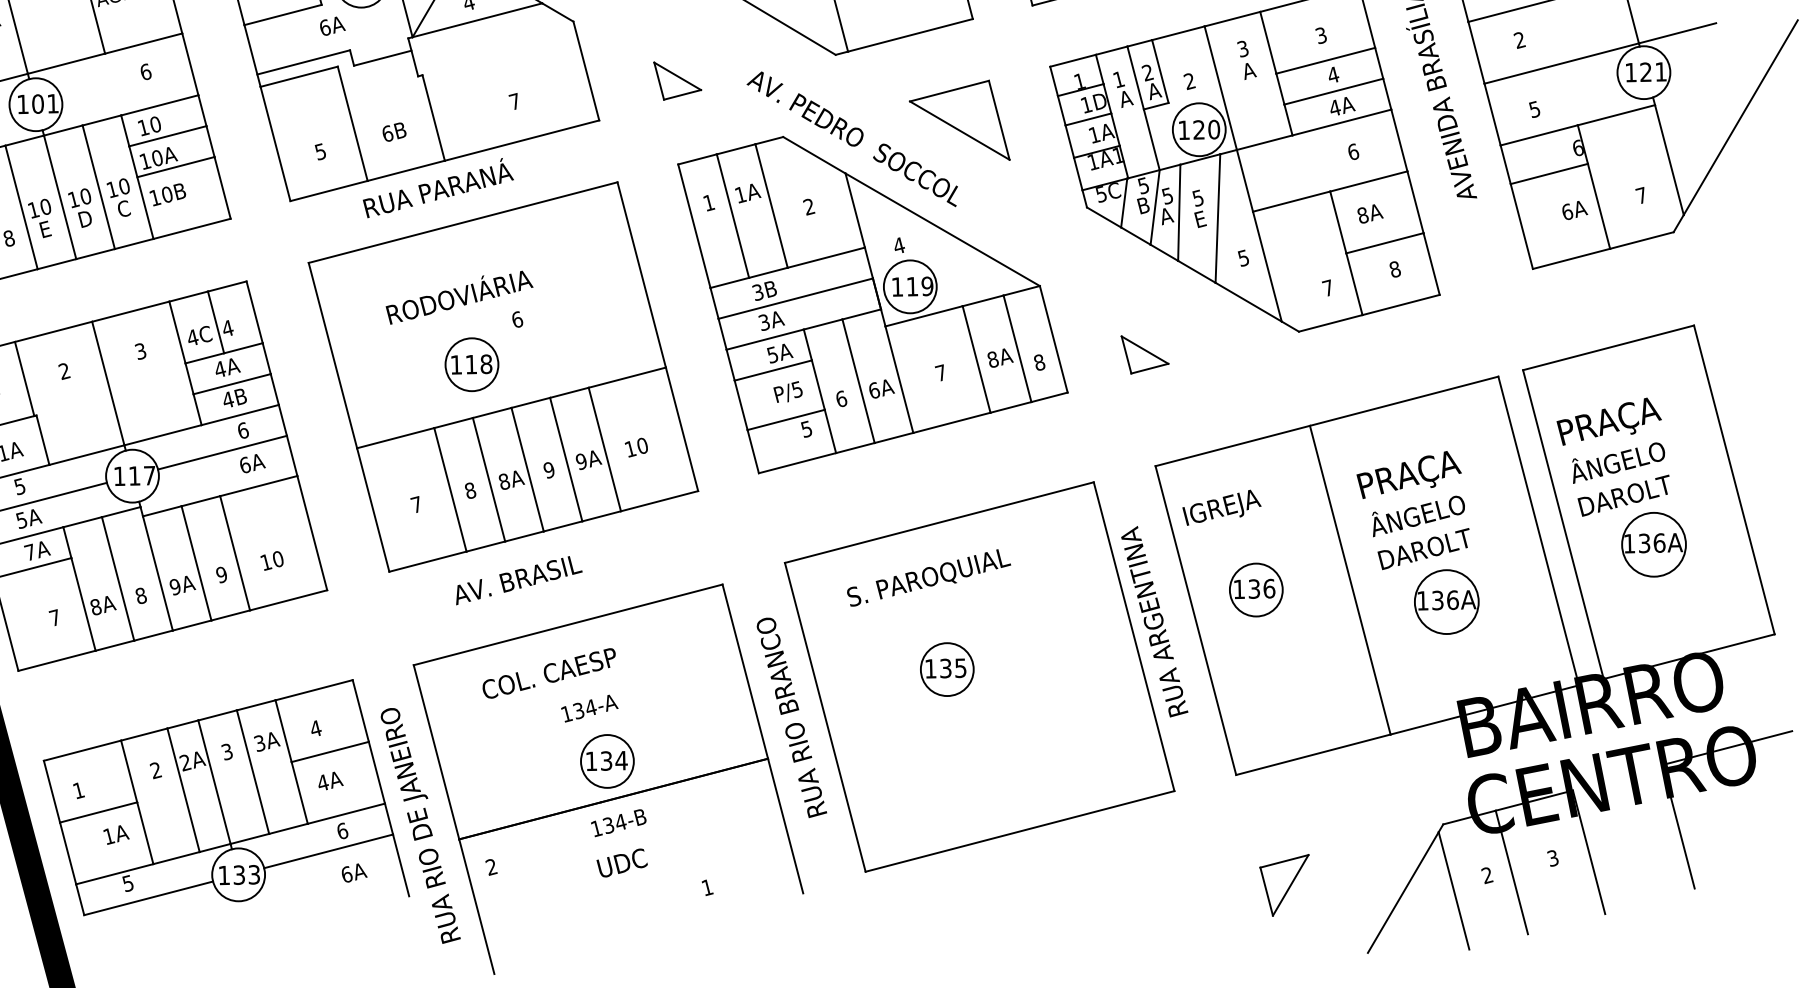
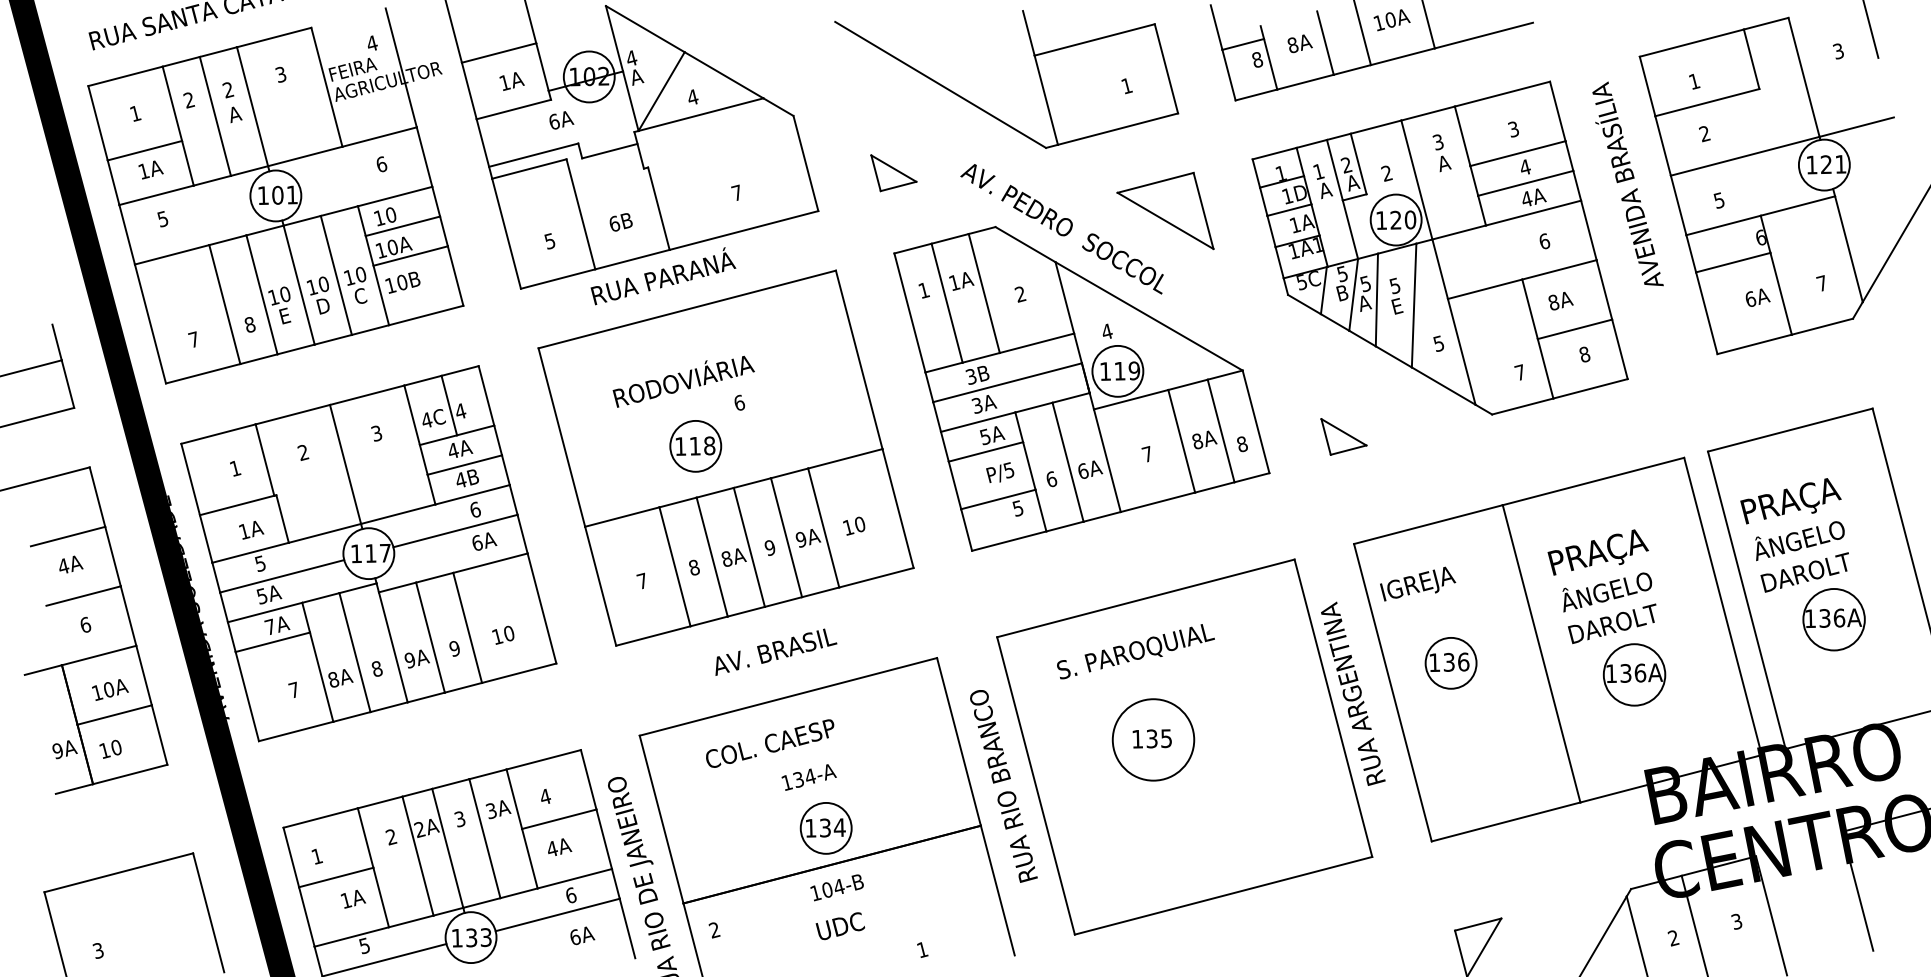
text: (519, 579) -> (776, 651), moved
circle: (947, 669) -> (1153, 739), size x1.6
text: (607, 825) -> (826, 890), 134-B -> 104-B

